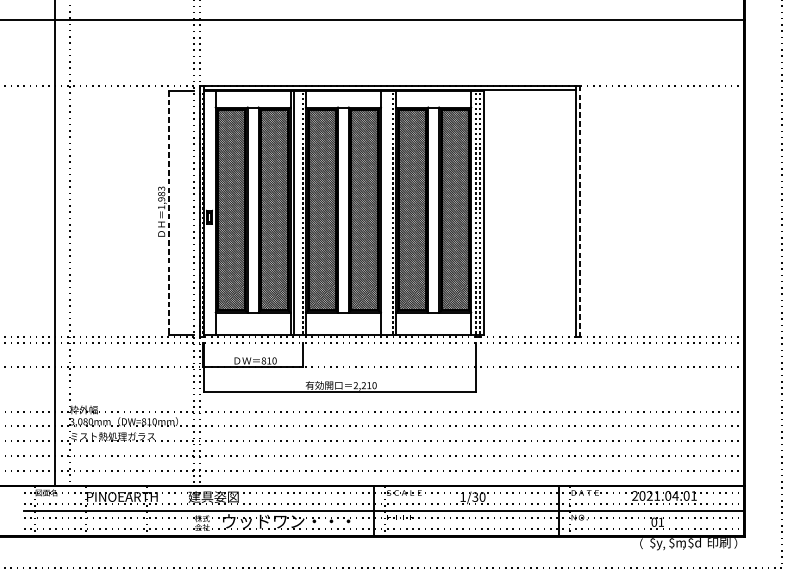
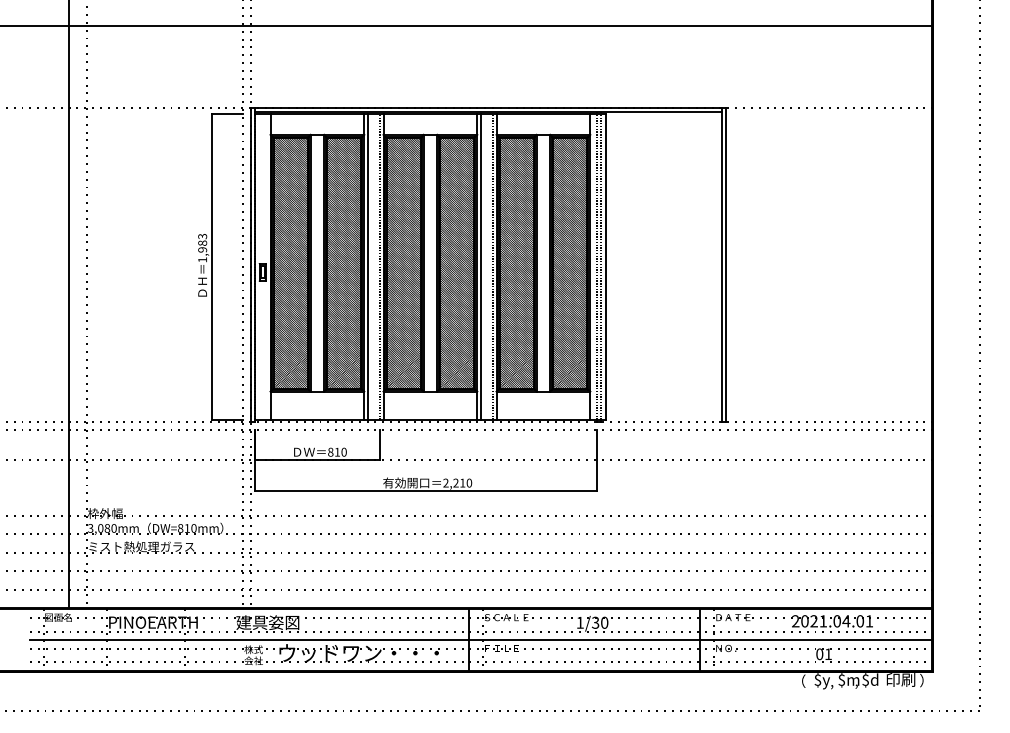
line: (579, 211) -> (726, 265), dashed -> solid
line: (169, 213) -> (212, 267), dashed -> solid
line: (383, 213) -> (480, 267), added

